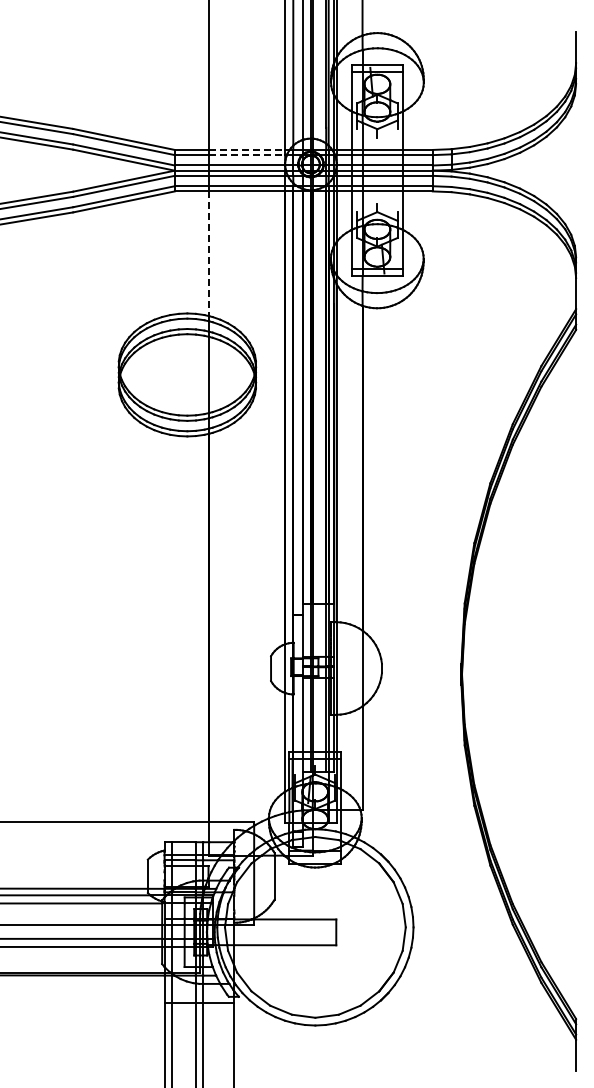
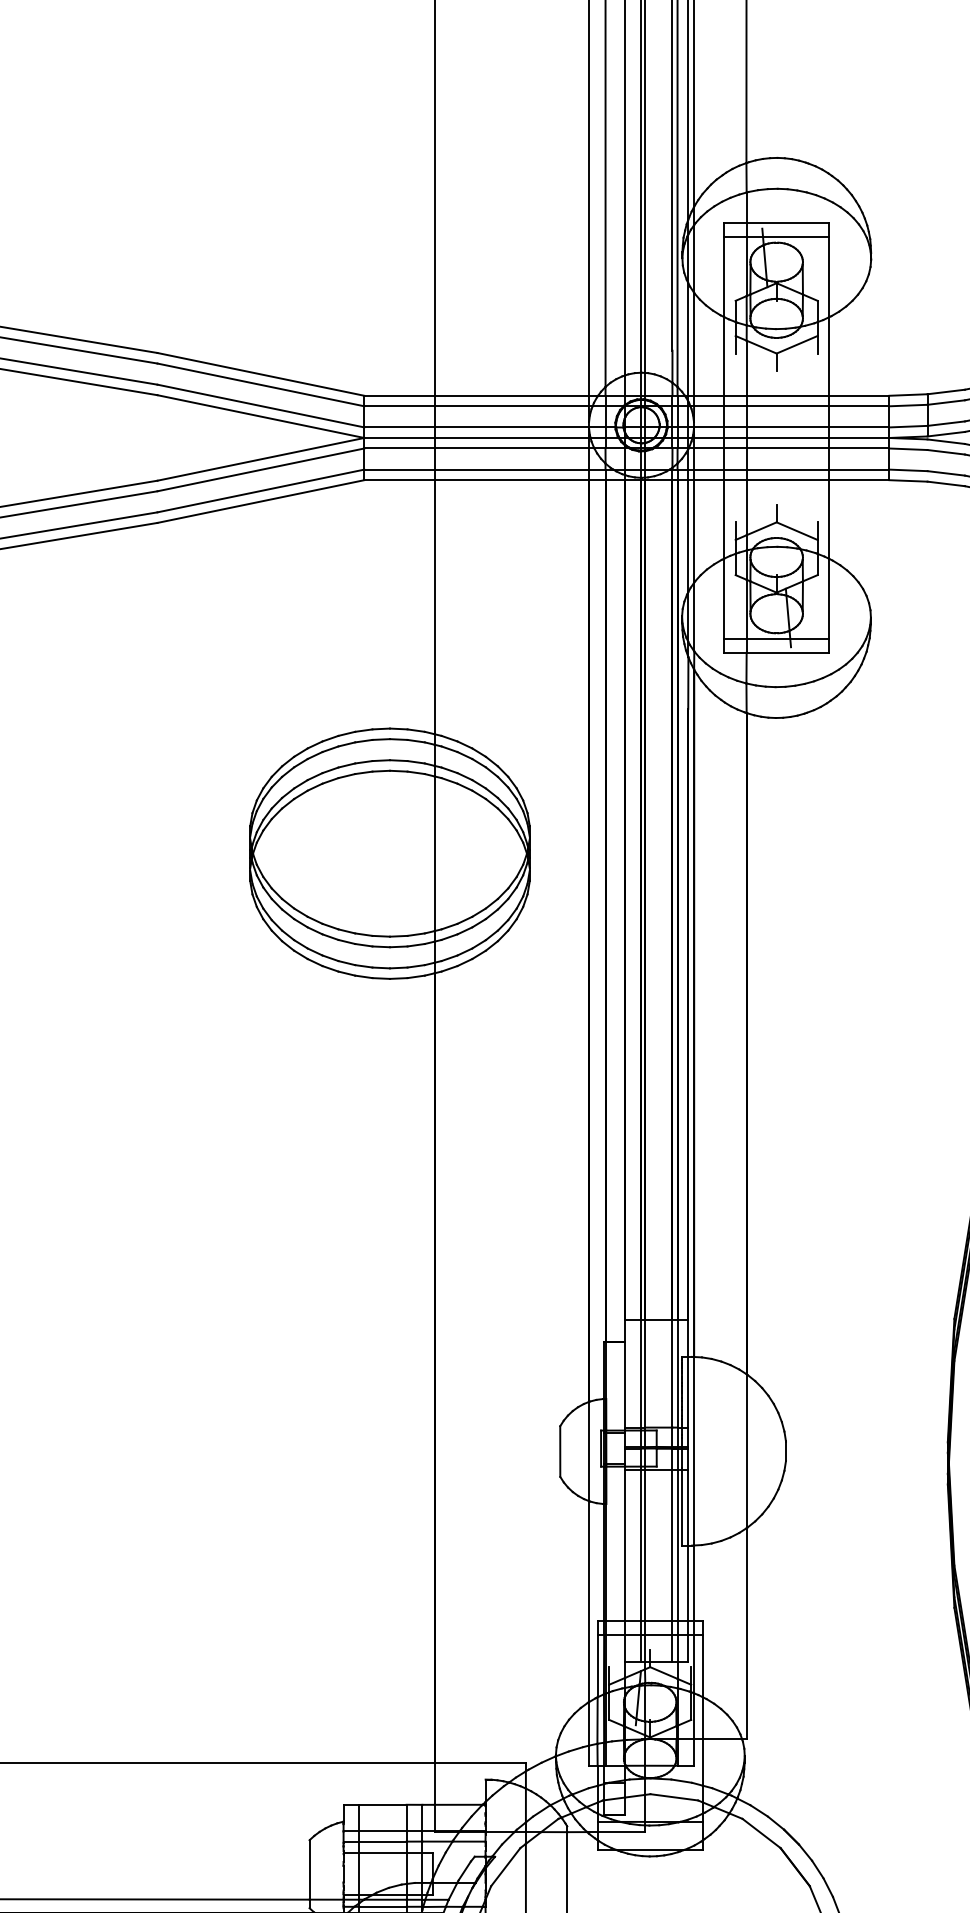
line: (247, 149) -> (512, 394), dashed -> solid
line: (247, 155) -> (512, 407), dashed -> solid
line: (209, 254) -> (434, 608), dashed -> solid

